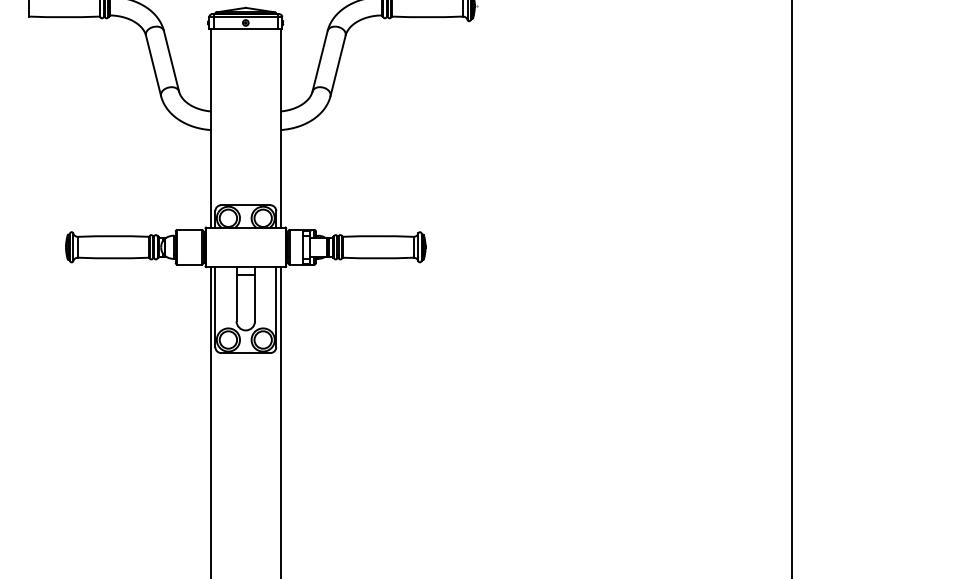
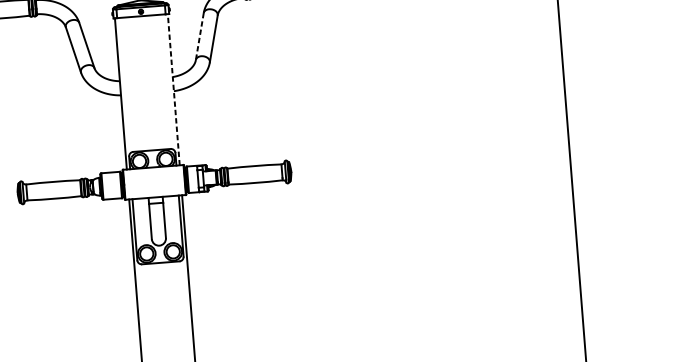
line: (319, 61) -> (199, 36), solid -> dashed
line: (280, 127) -> (173, 89), solid -> dashed

